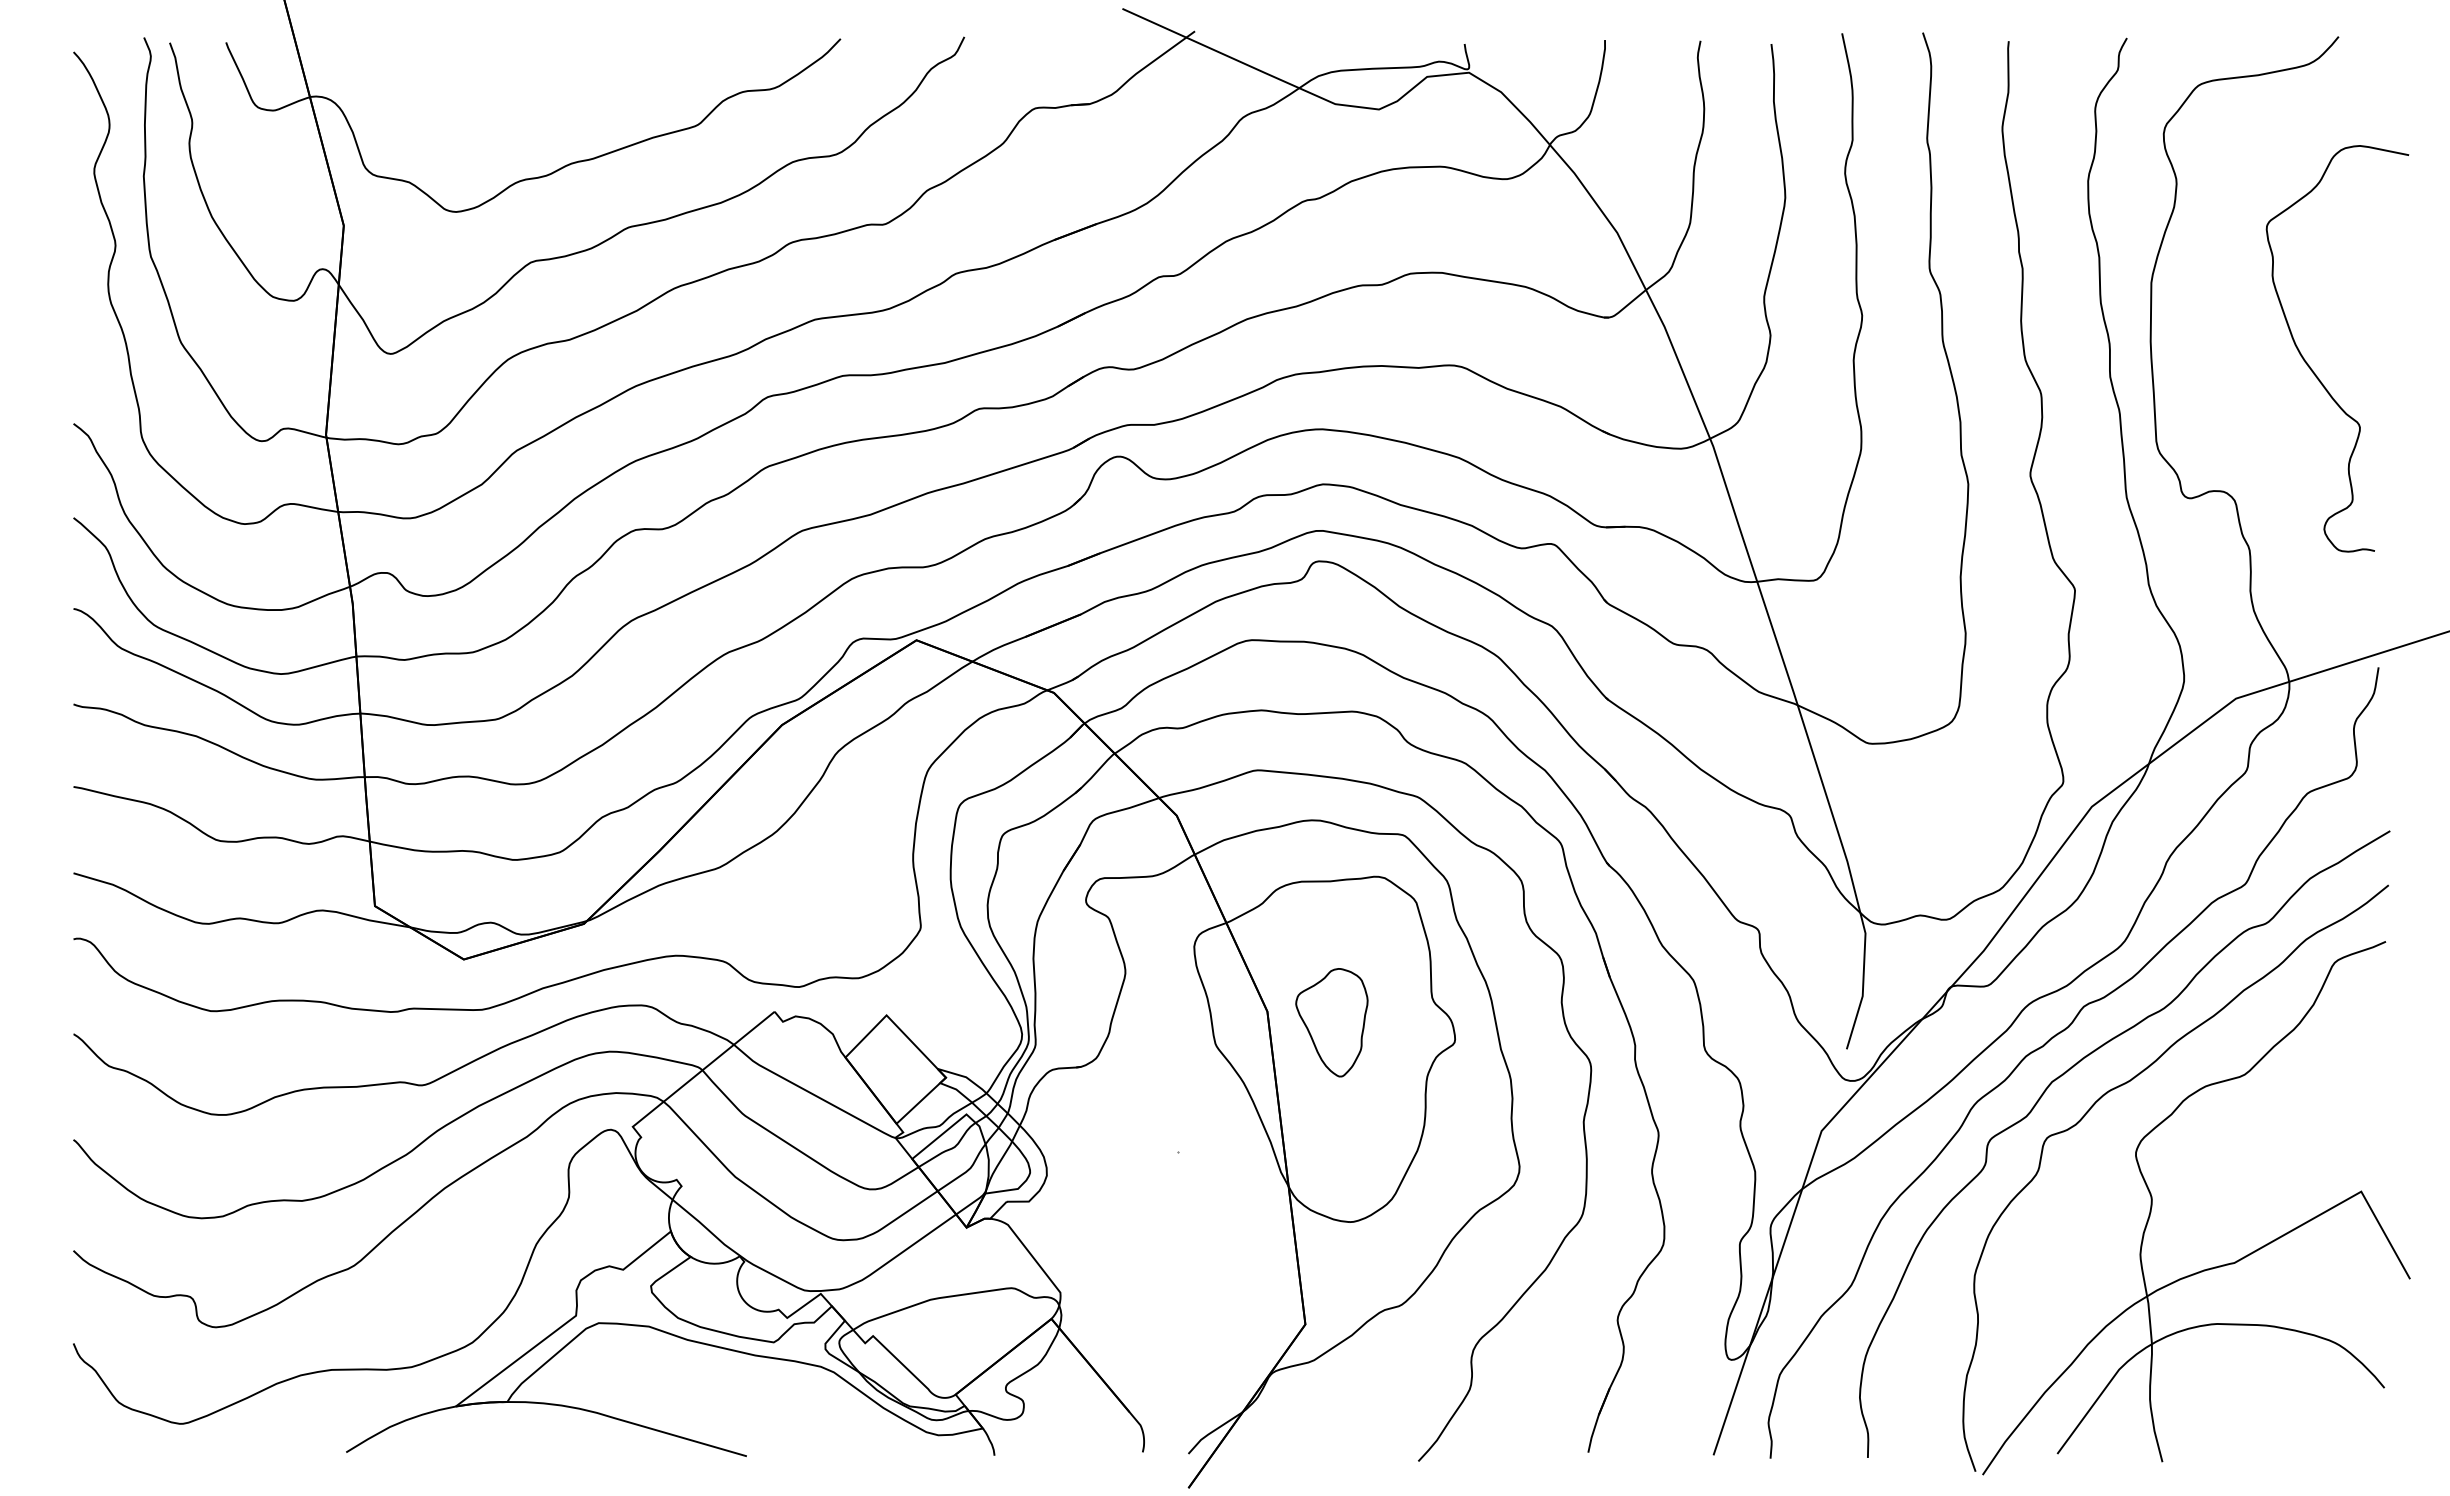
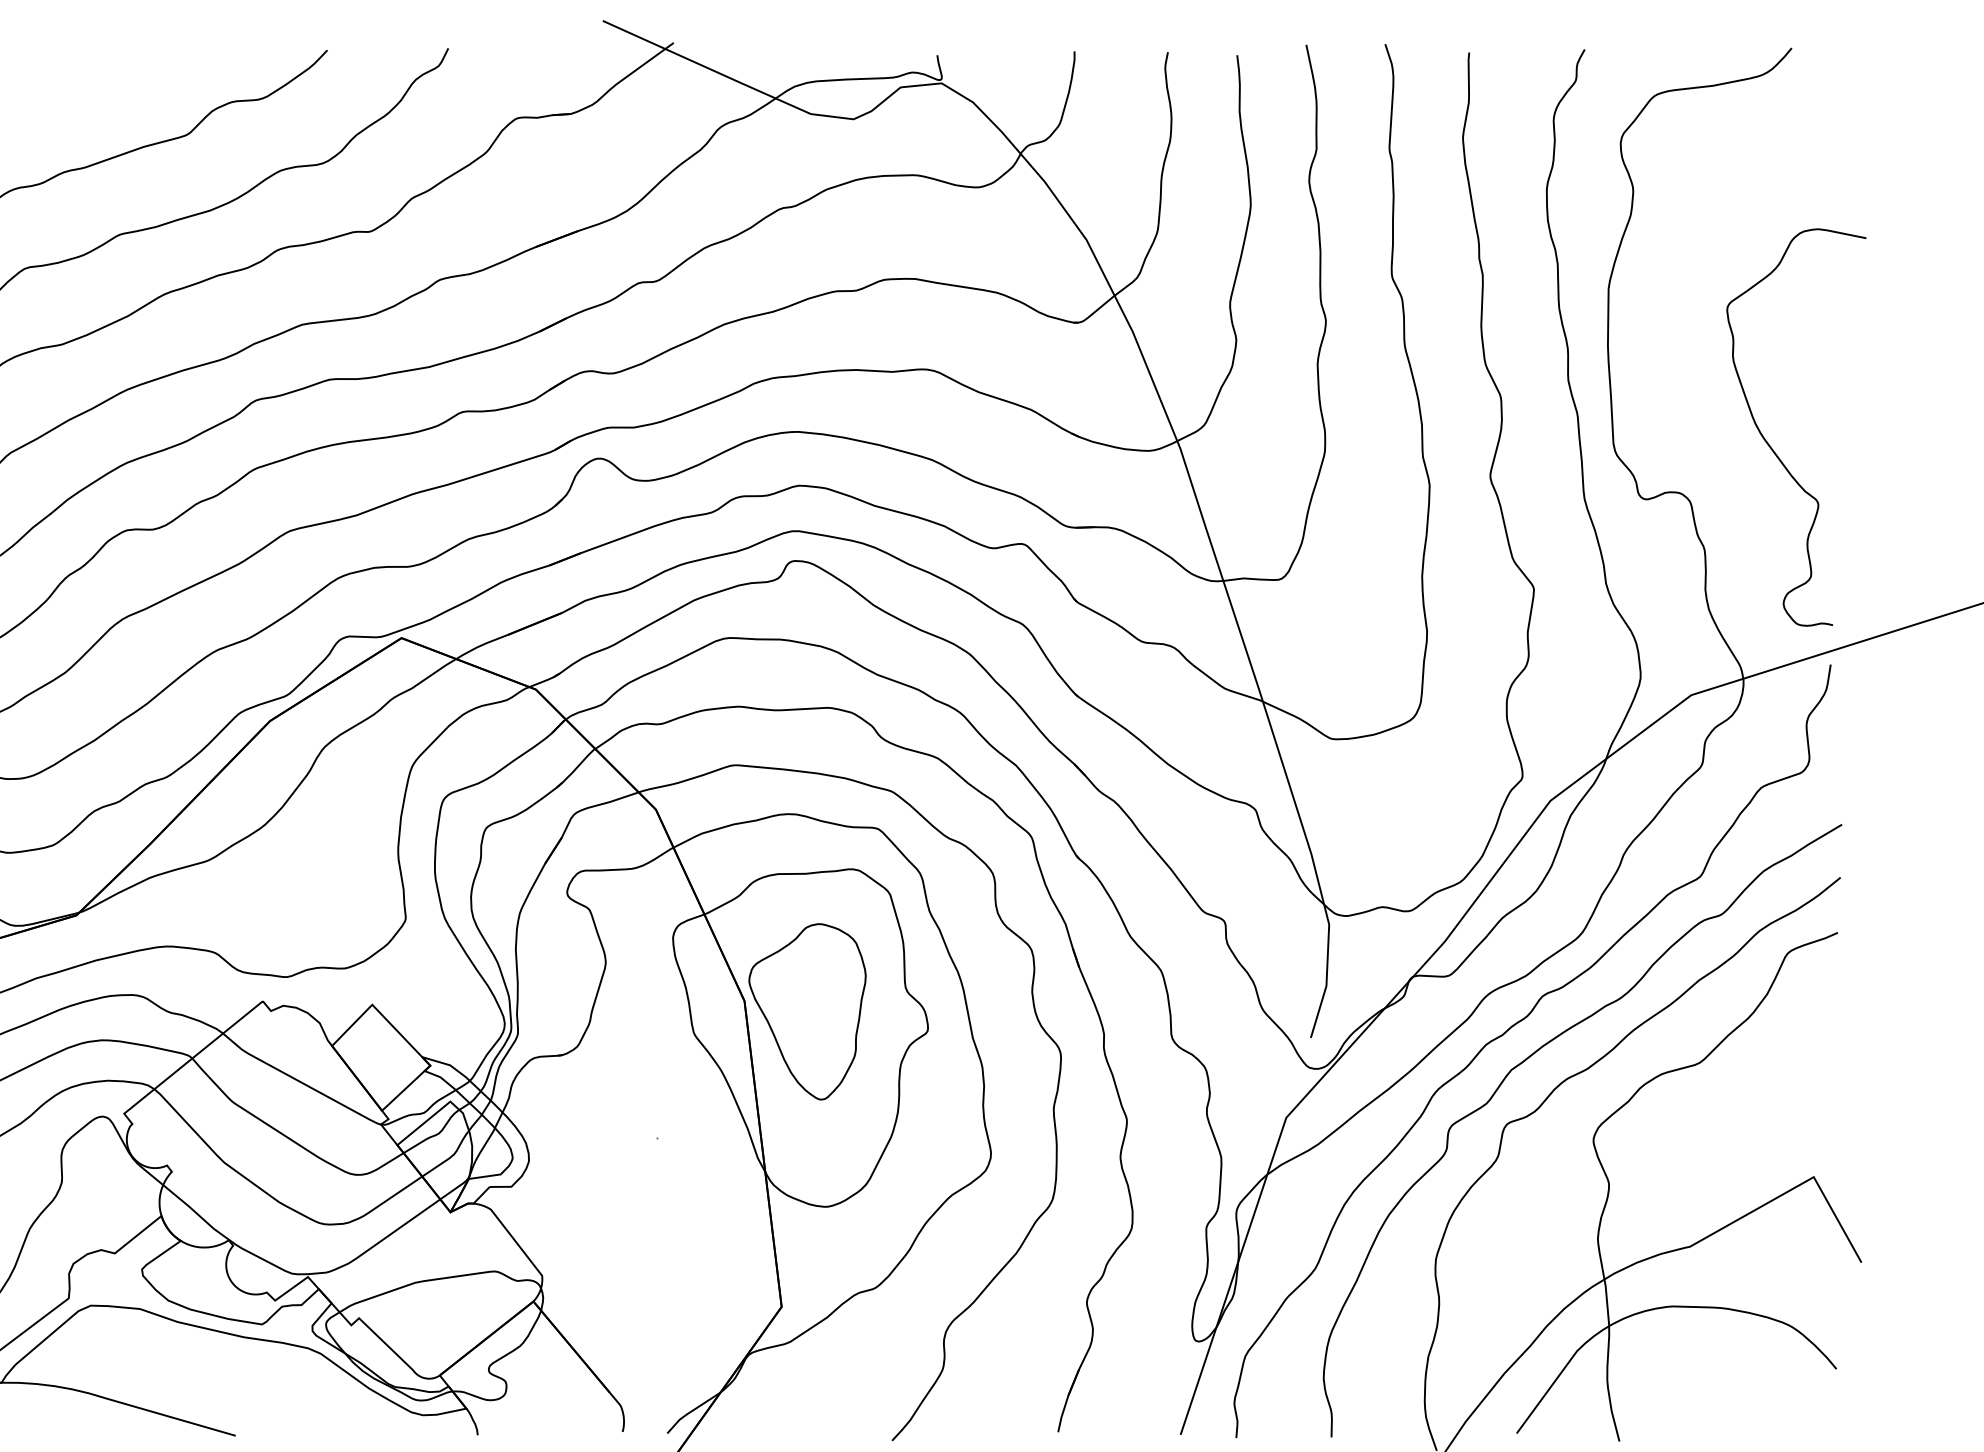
curve: (2310, 366) -> (1770, 444), moved
part: (1331, 1022) -> (807, 1011), size x1.67

